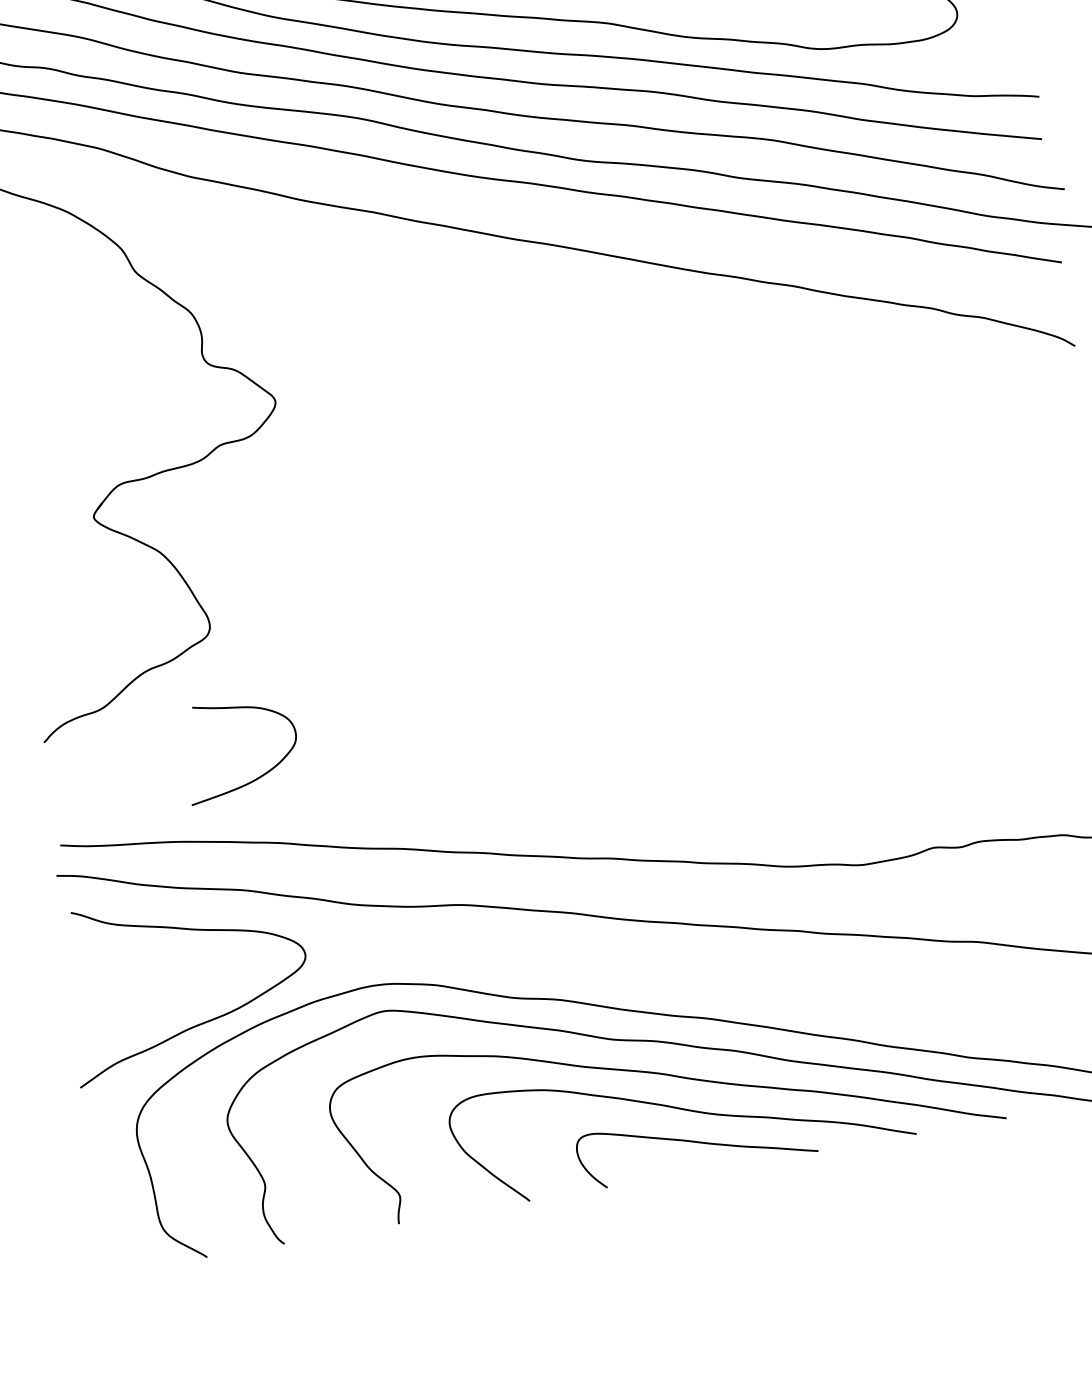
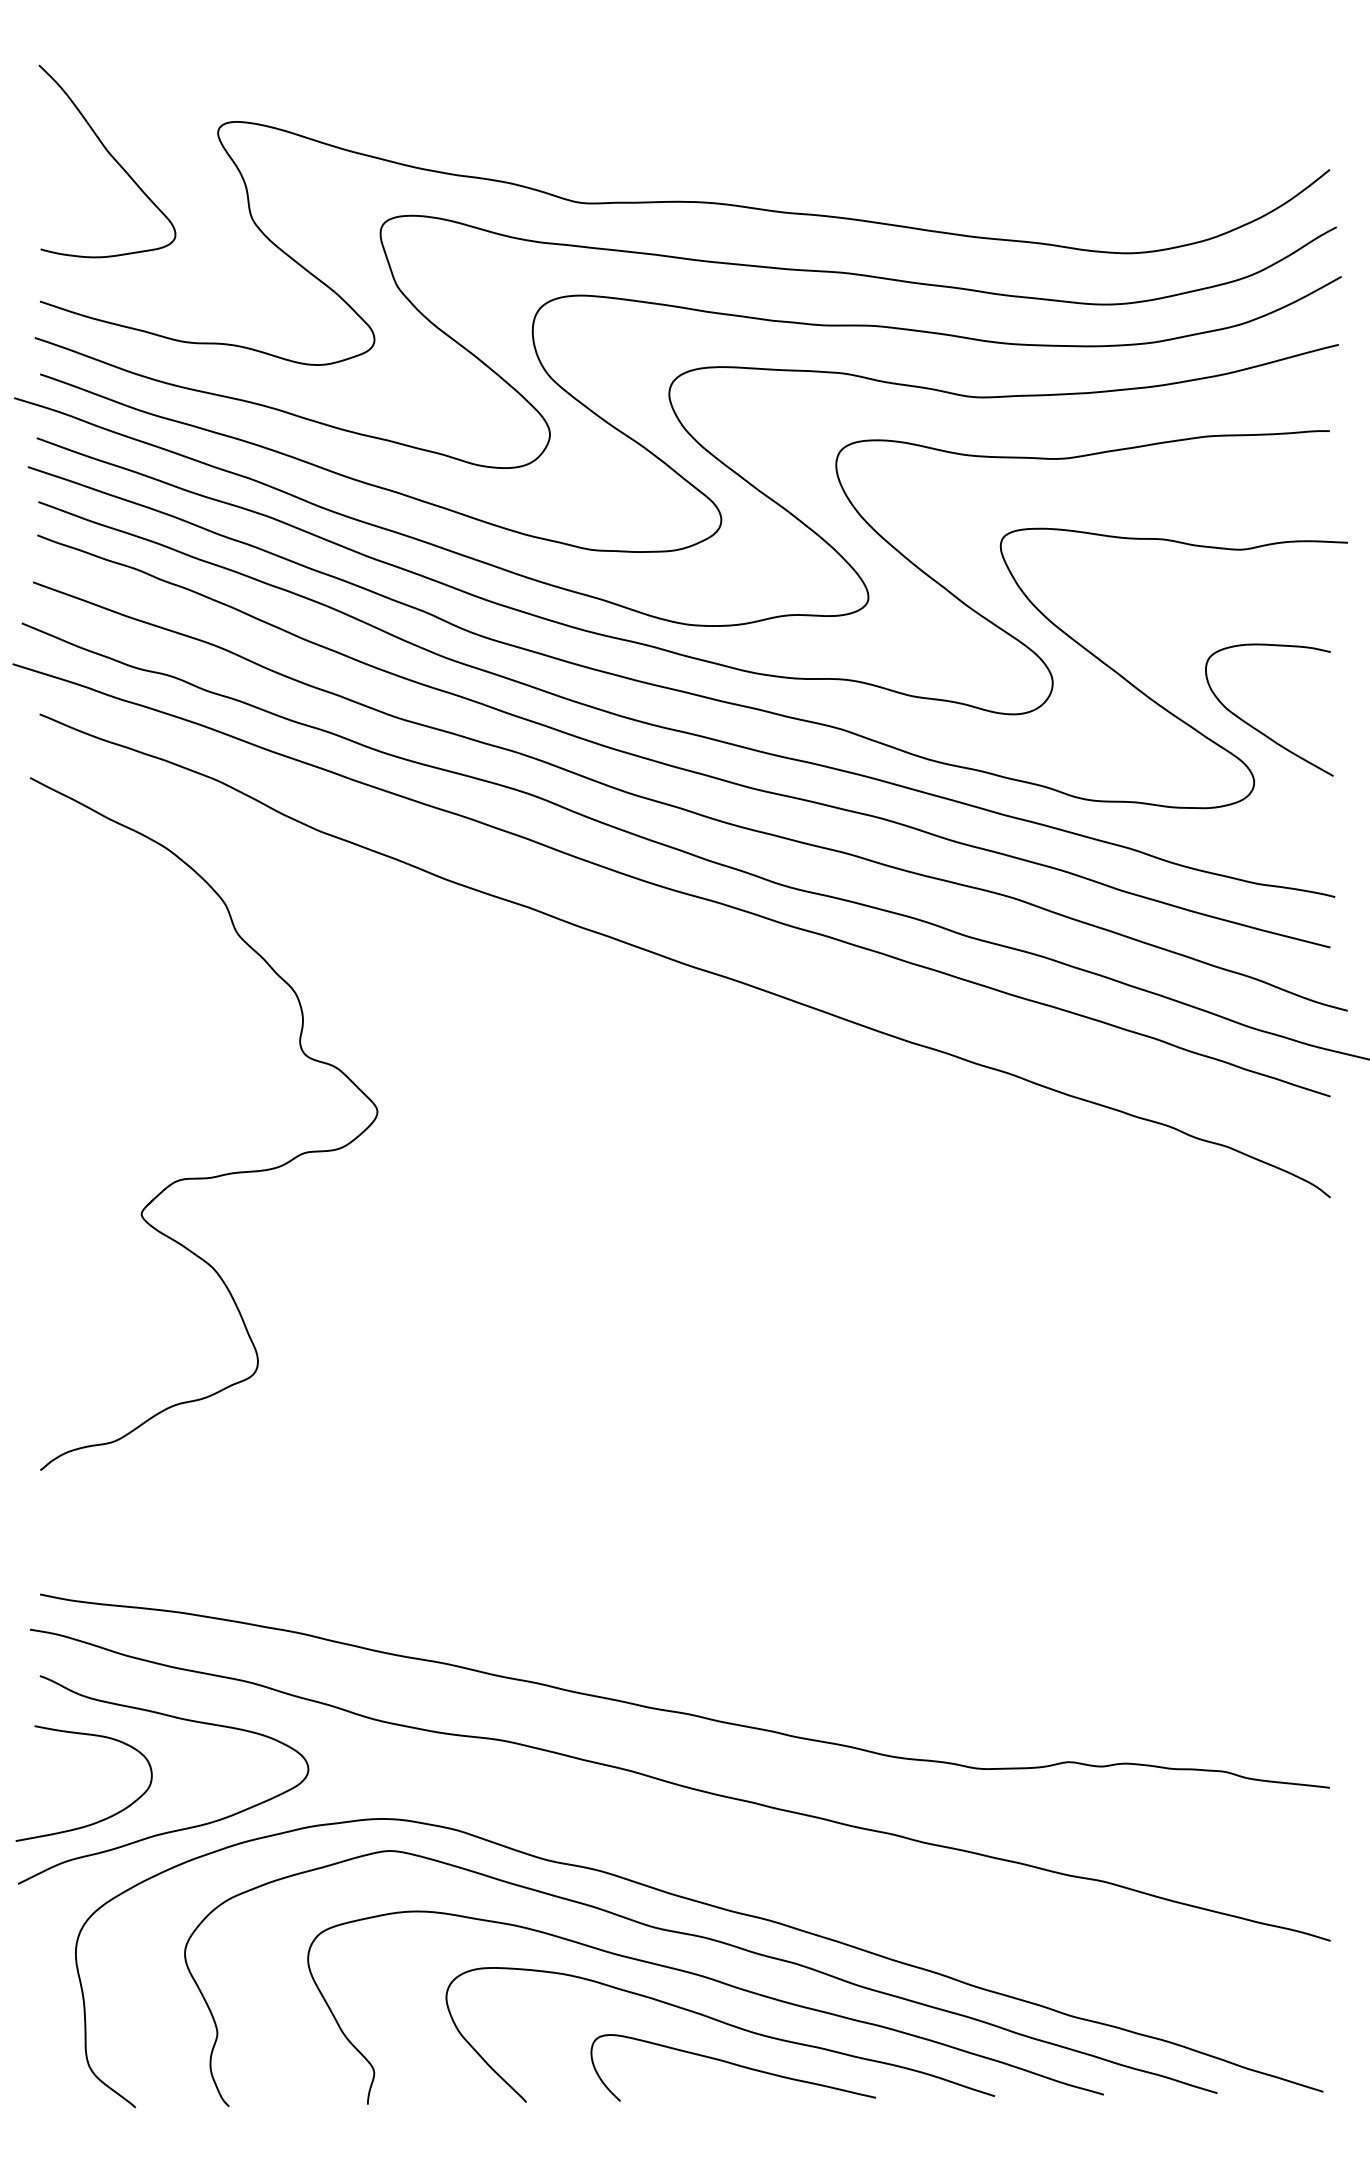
curve: (256, 778) -> (96, 1821), moved

